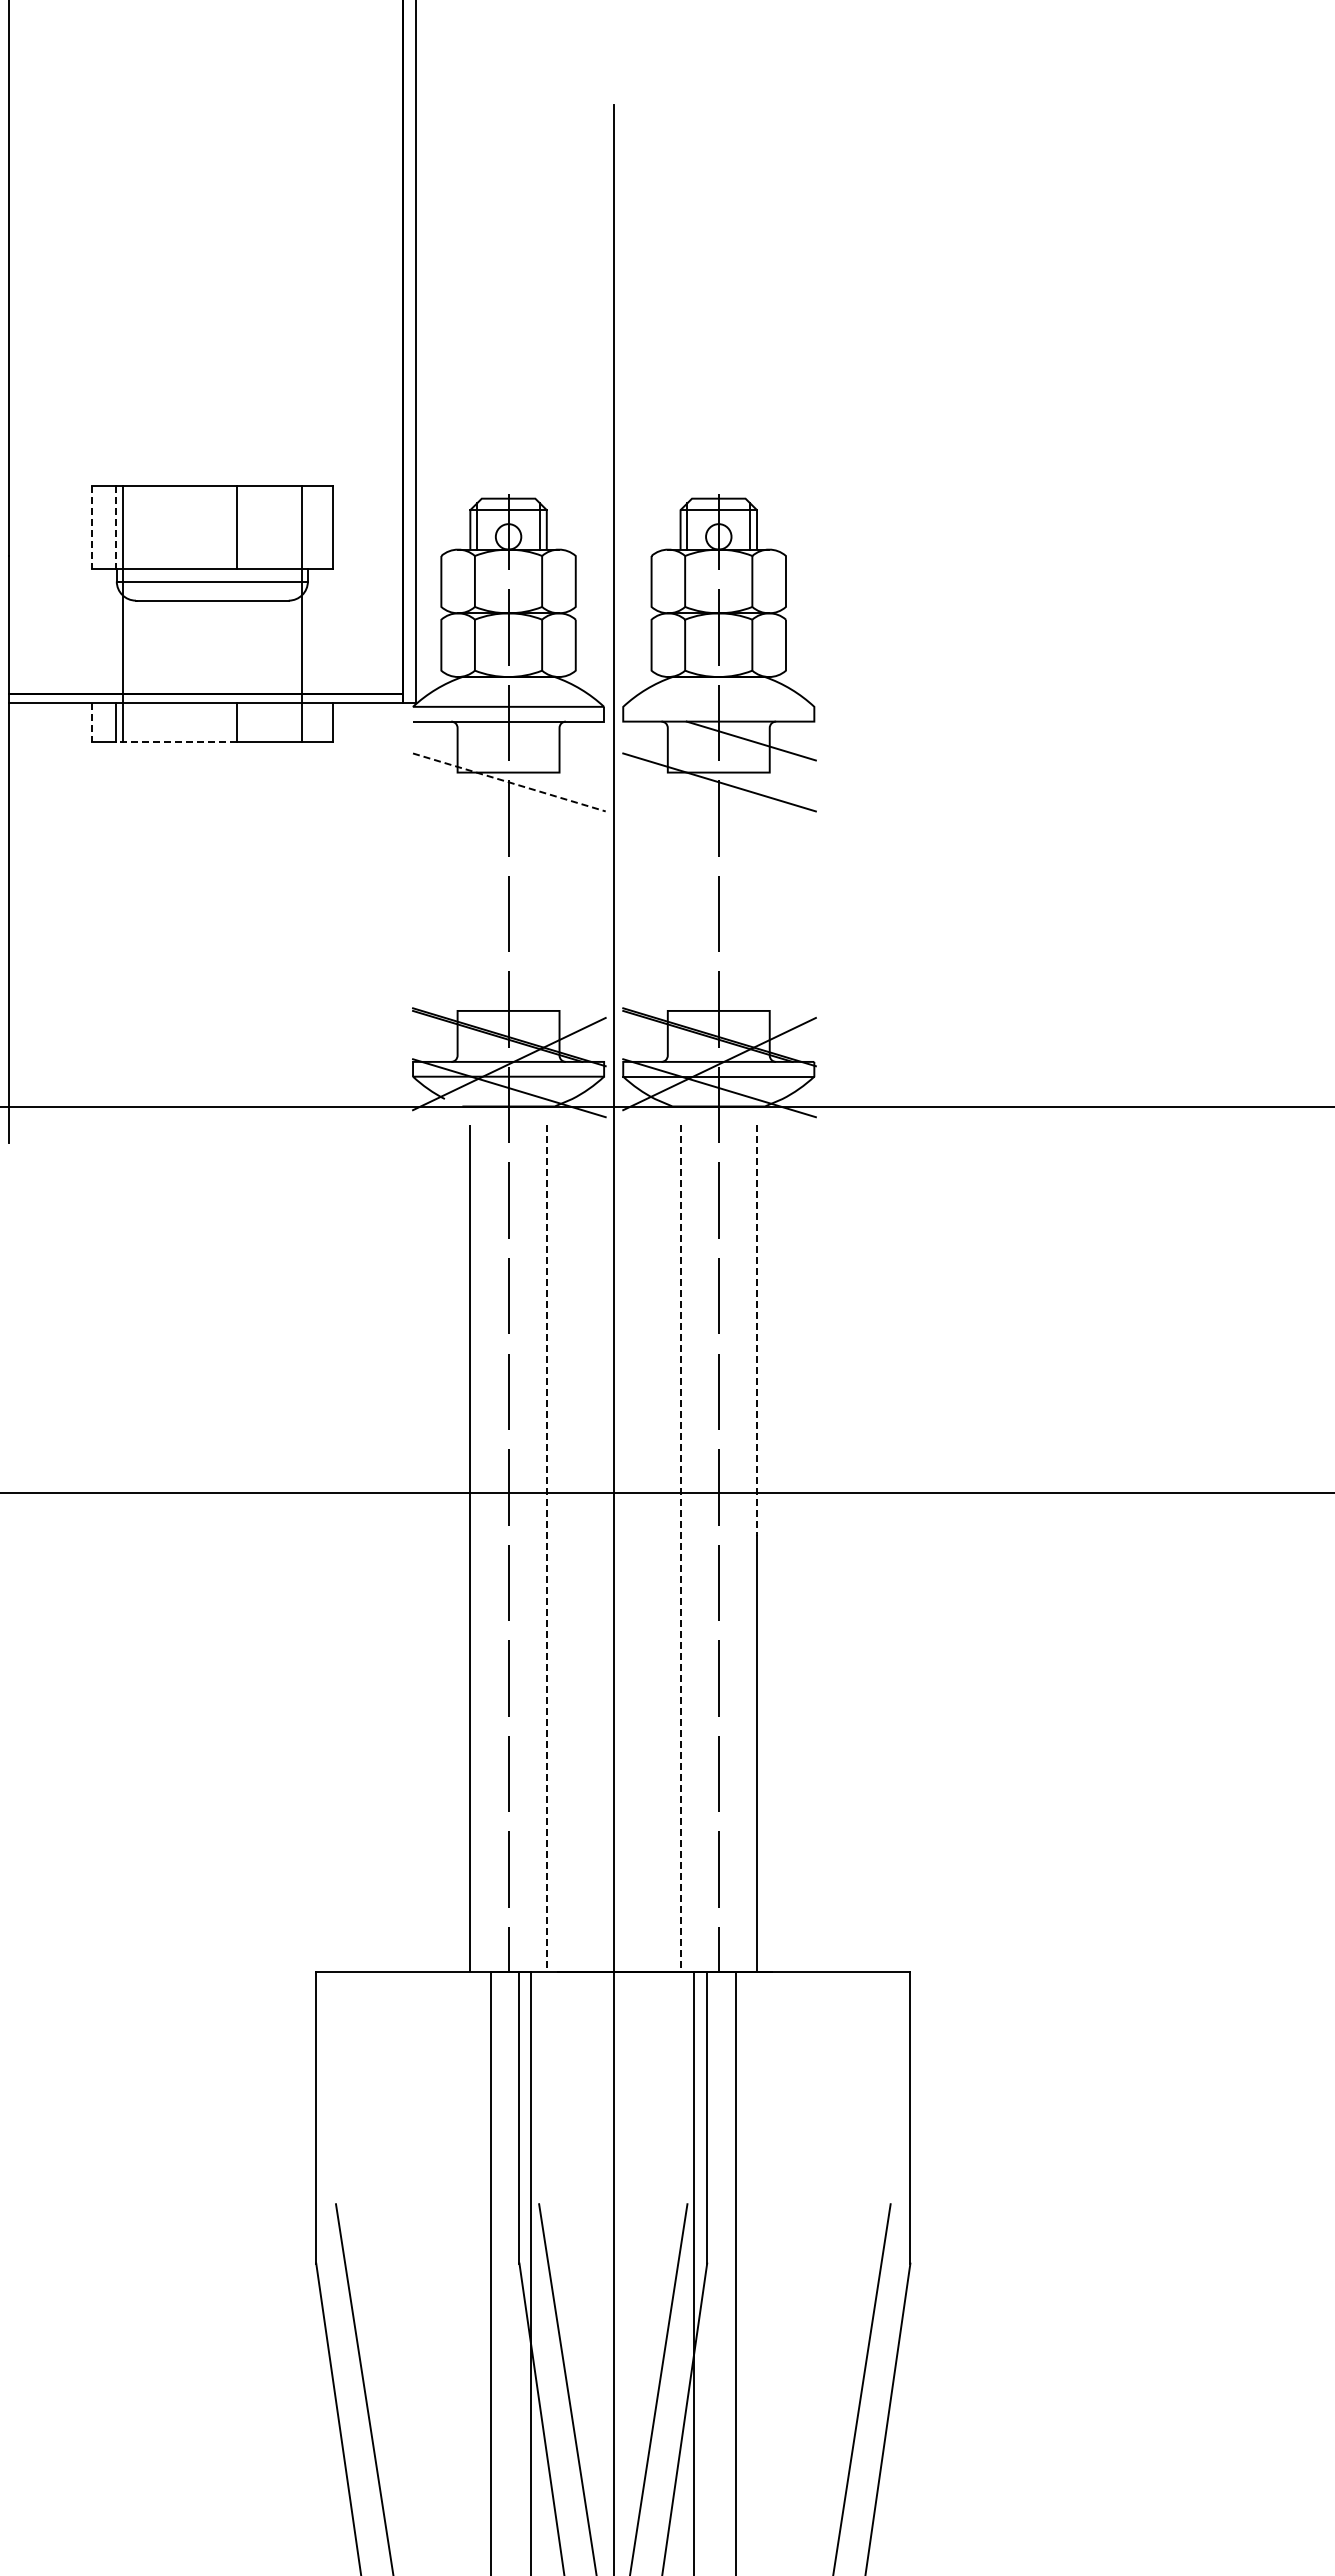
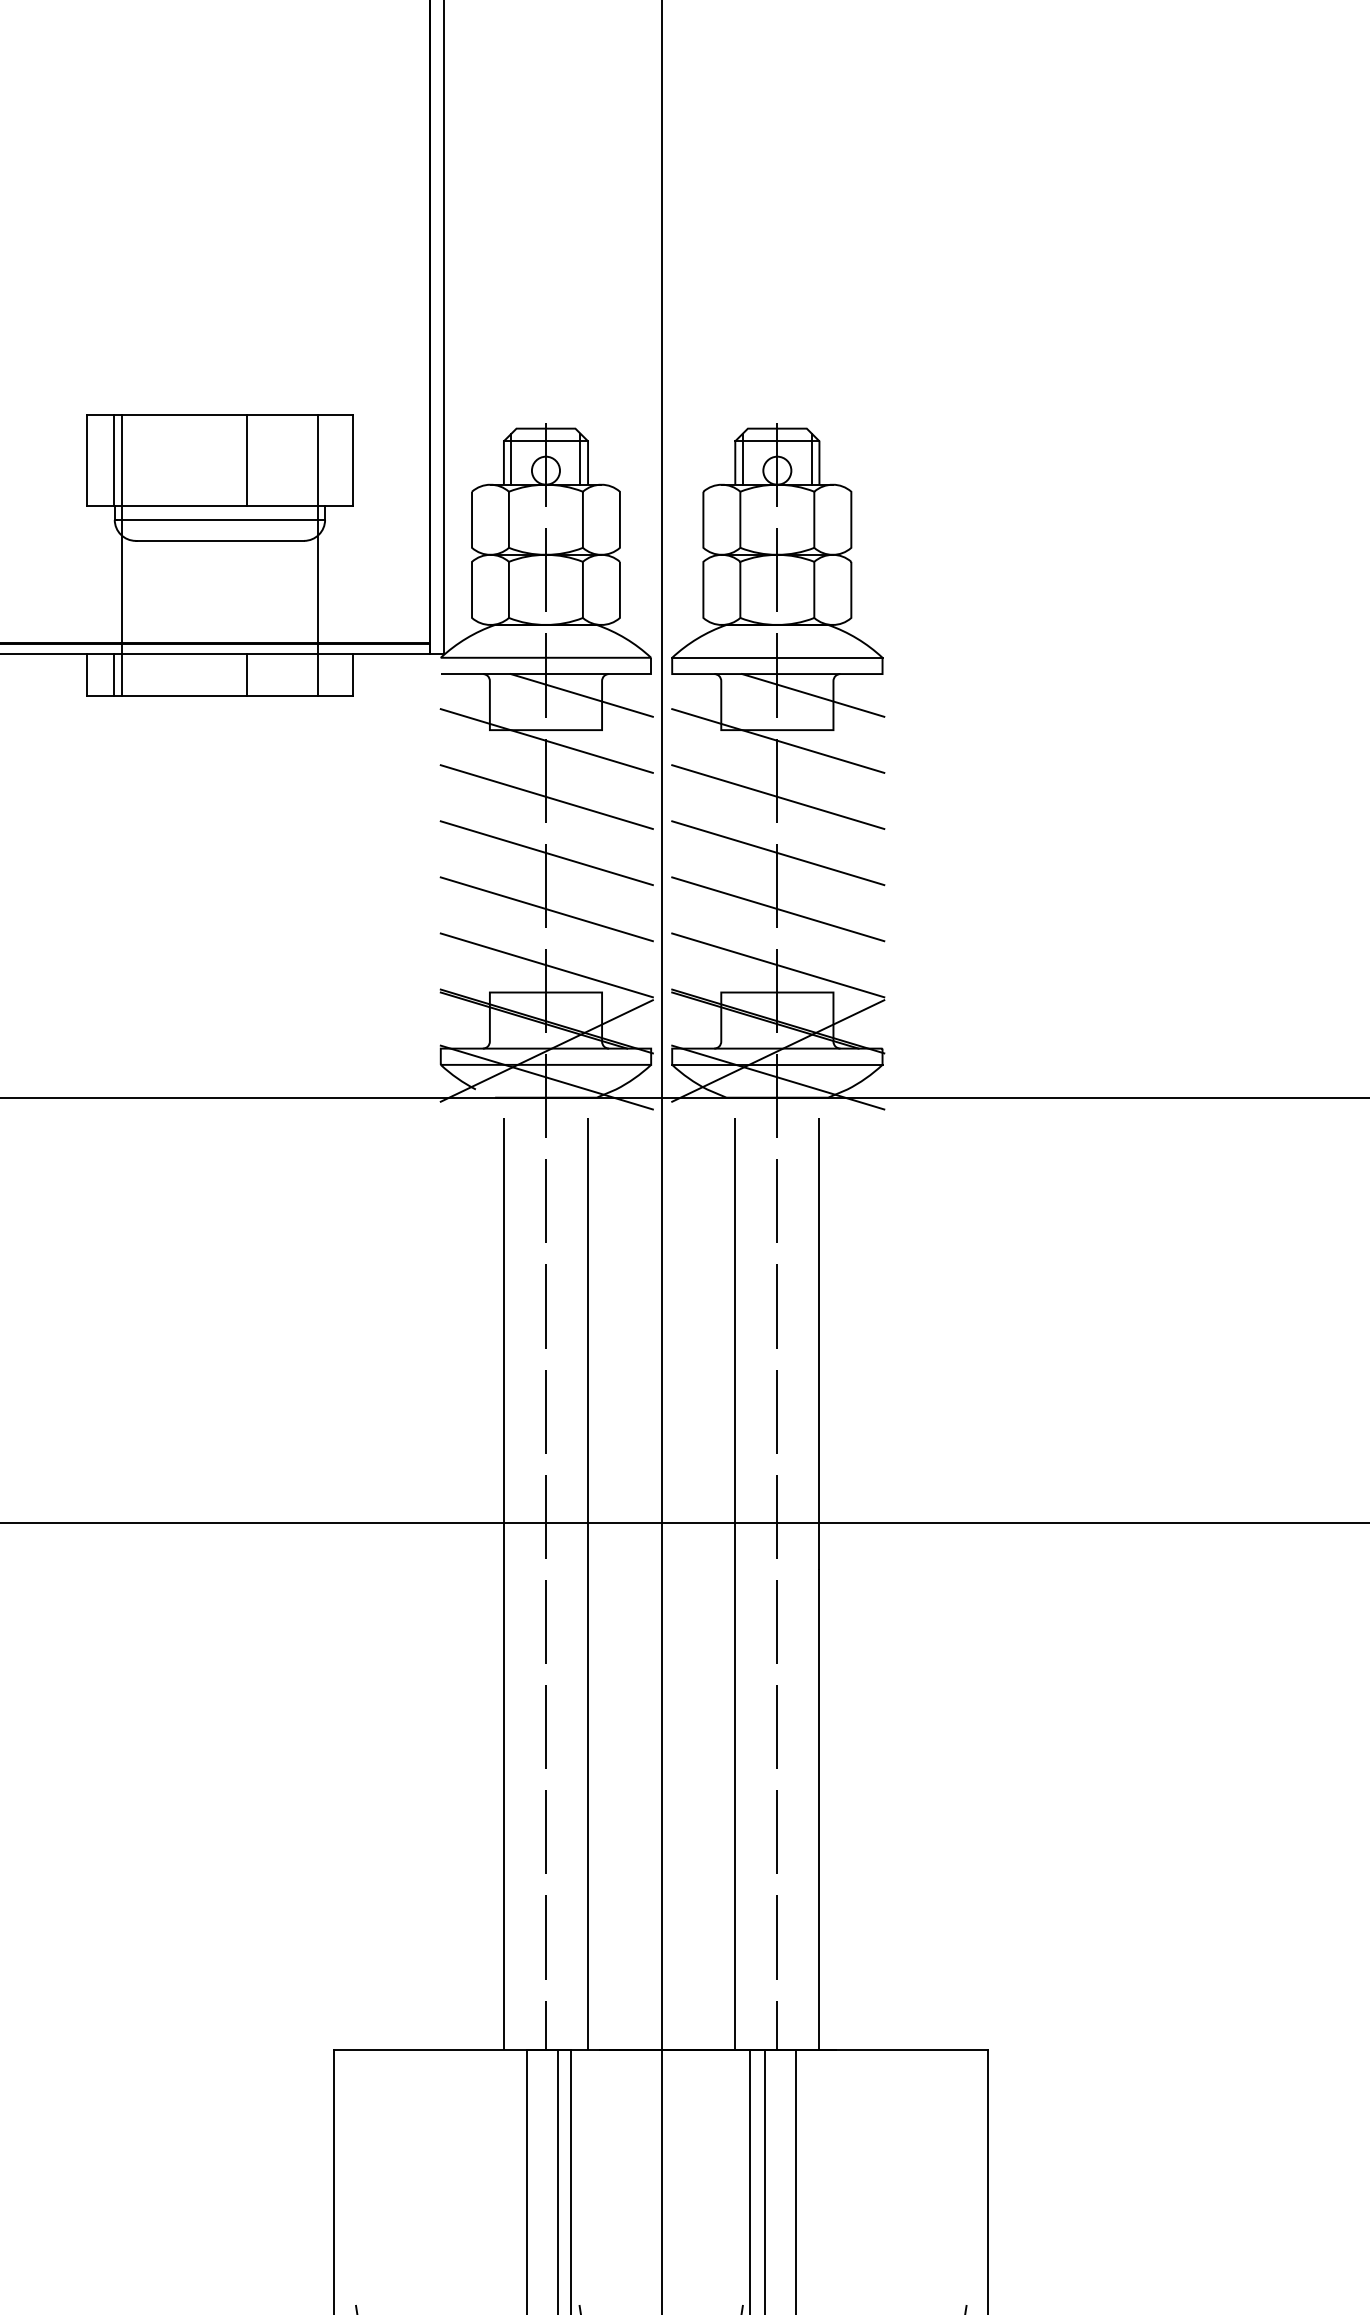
line: (91, 527) -> (86, 460), dashed -> solid
line: (116, 527) -> (114, 460), dashed -> solid
line: (718, 706) -> (777, 657), added
line: (91, 723) -> (86, 676), dashed -> solid
line: (540, 740) -> (581, 694), added
line: (176, 741) -> (180, 695), dashed -> solid
line: (509, 782) -> (547, 741), dashed -> solid
line: (509, 833) -> (547, 797), added
line: (719, 833) -> (778, 797), added
line: (509, 884) -> (547, 853), added
line: (719, 884) -> (778, 853), added
line: (509, 935) -> (547, 909), added
line: (719, 935) -> (778, 909), added
line: (509, 986) -> (547, 965), added
line: (719, 986) -> (778, 965), added
line: (757, 1330) -> (819, 1344), dashed -> solid
line: (546, 1547) -> (587, 1583), dashed -> solid
line: (680, 1547) -> (735, 1583), dashed -> solid

